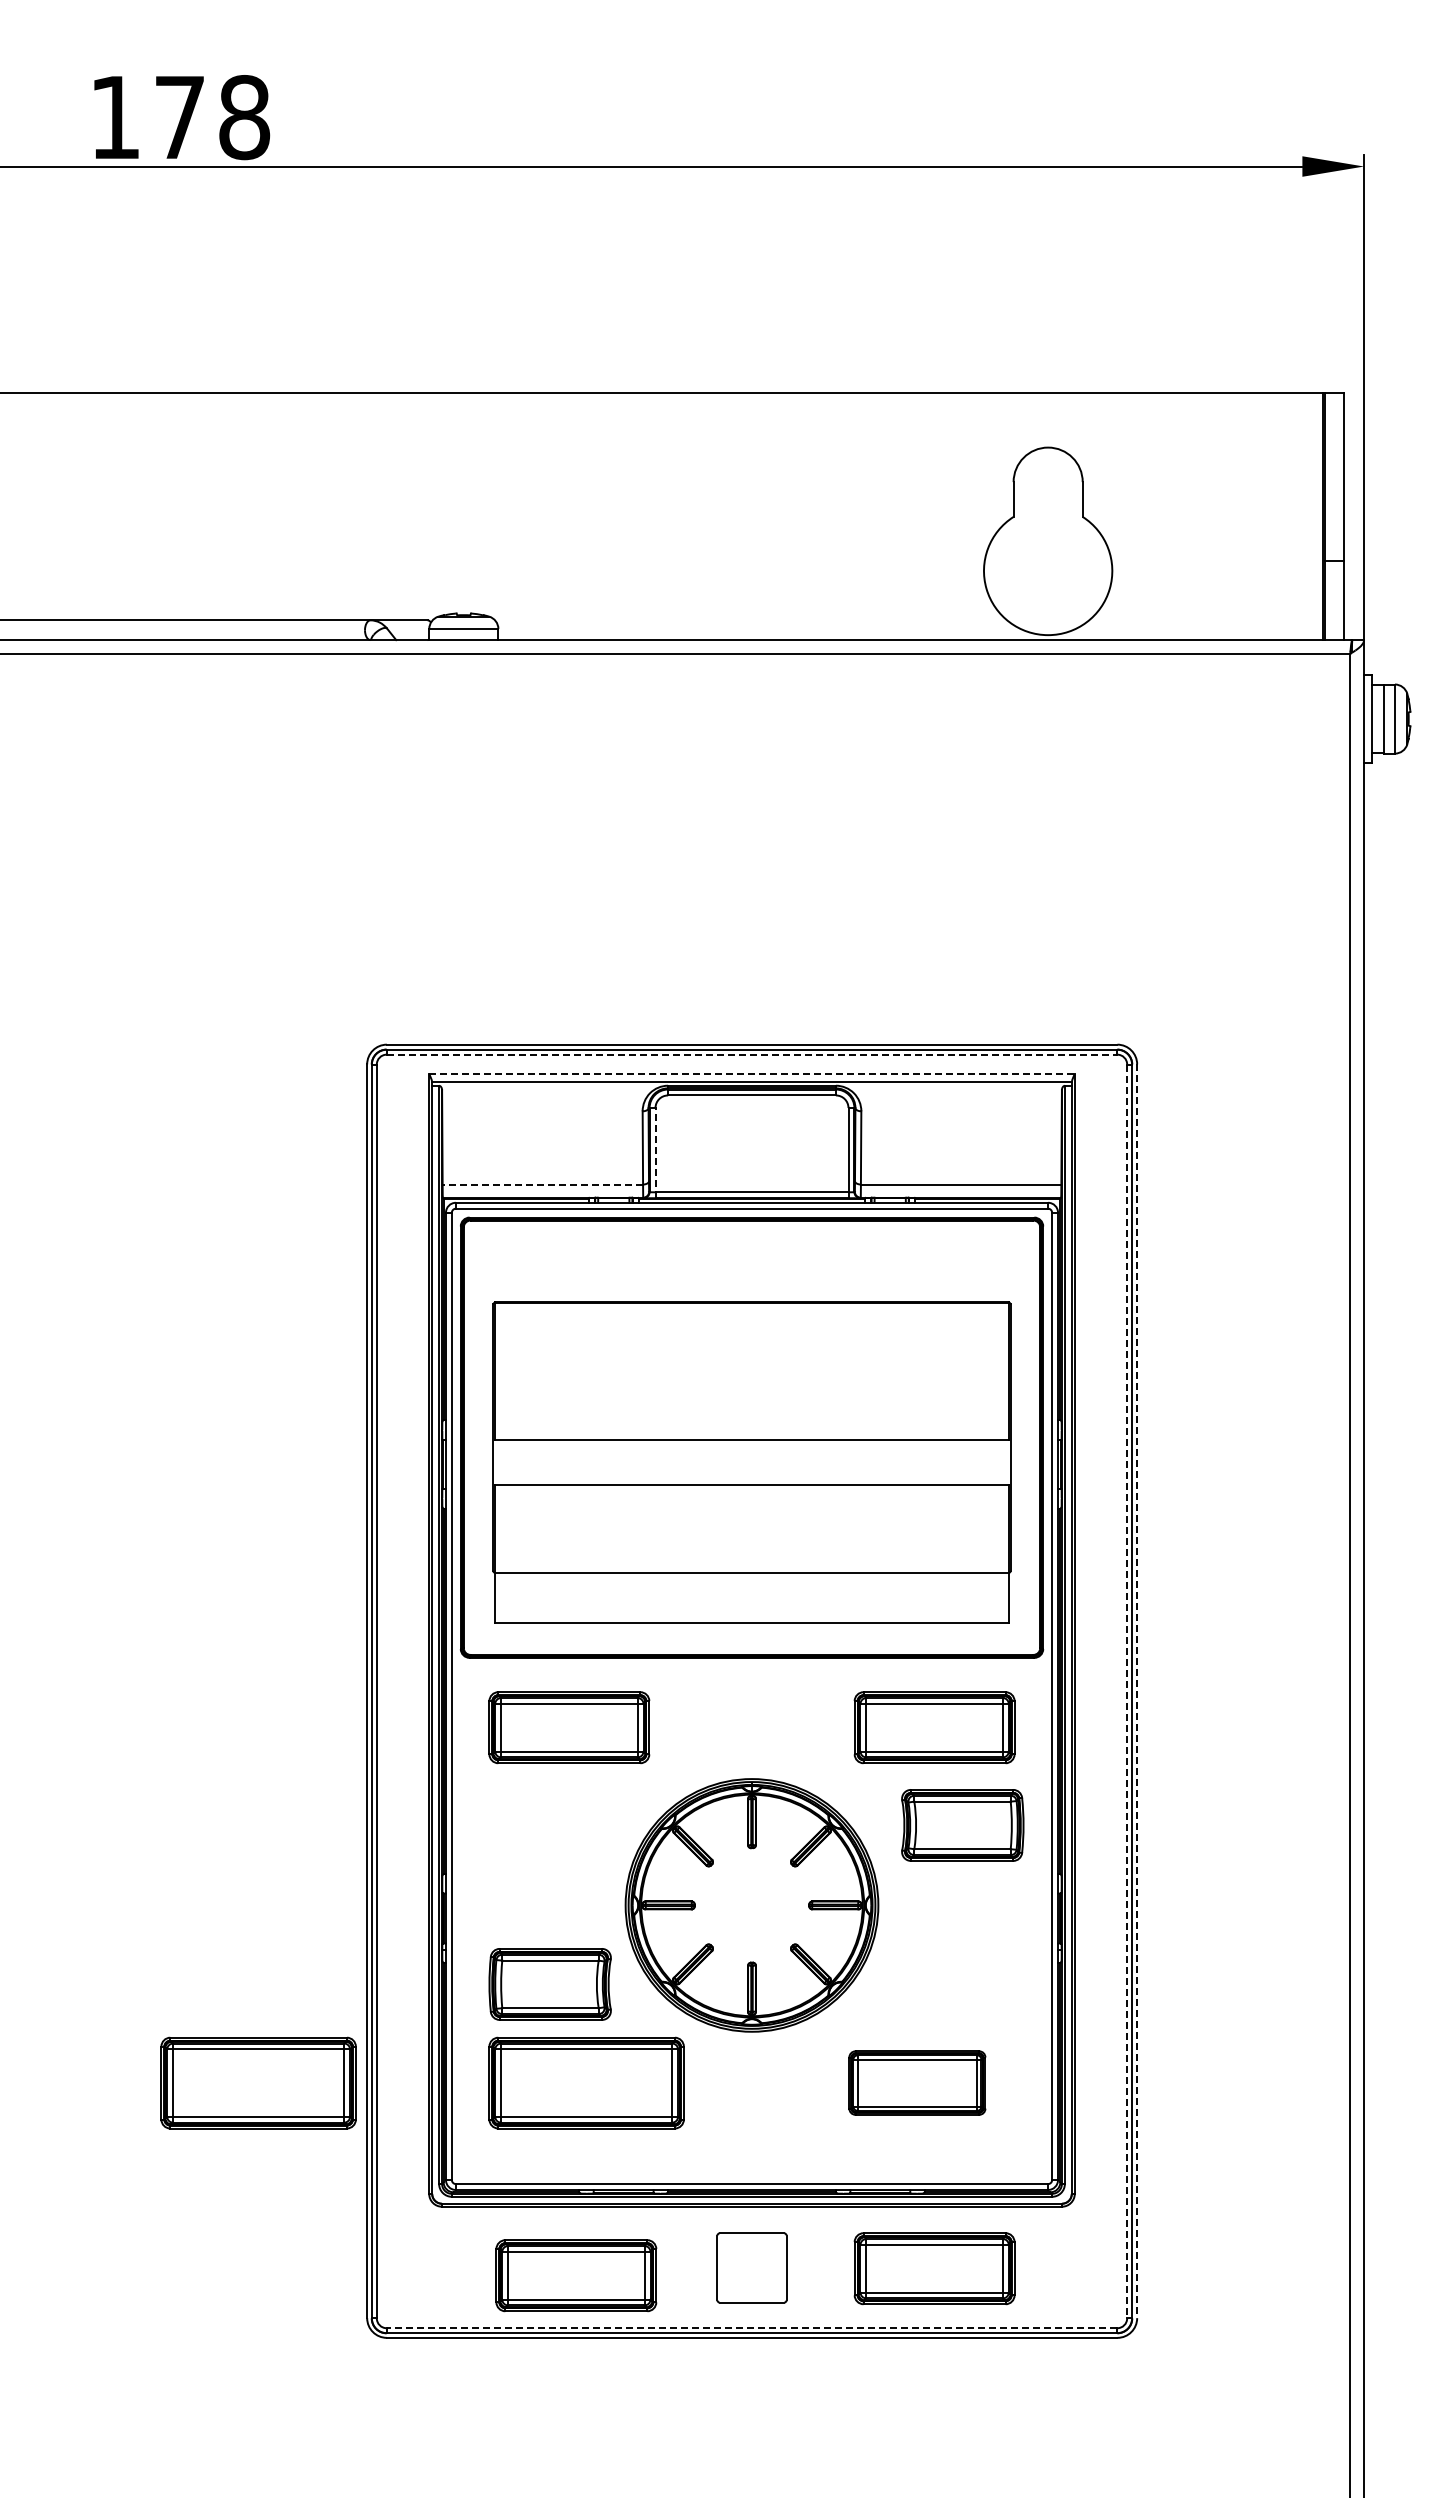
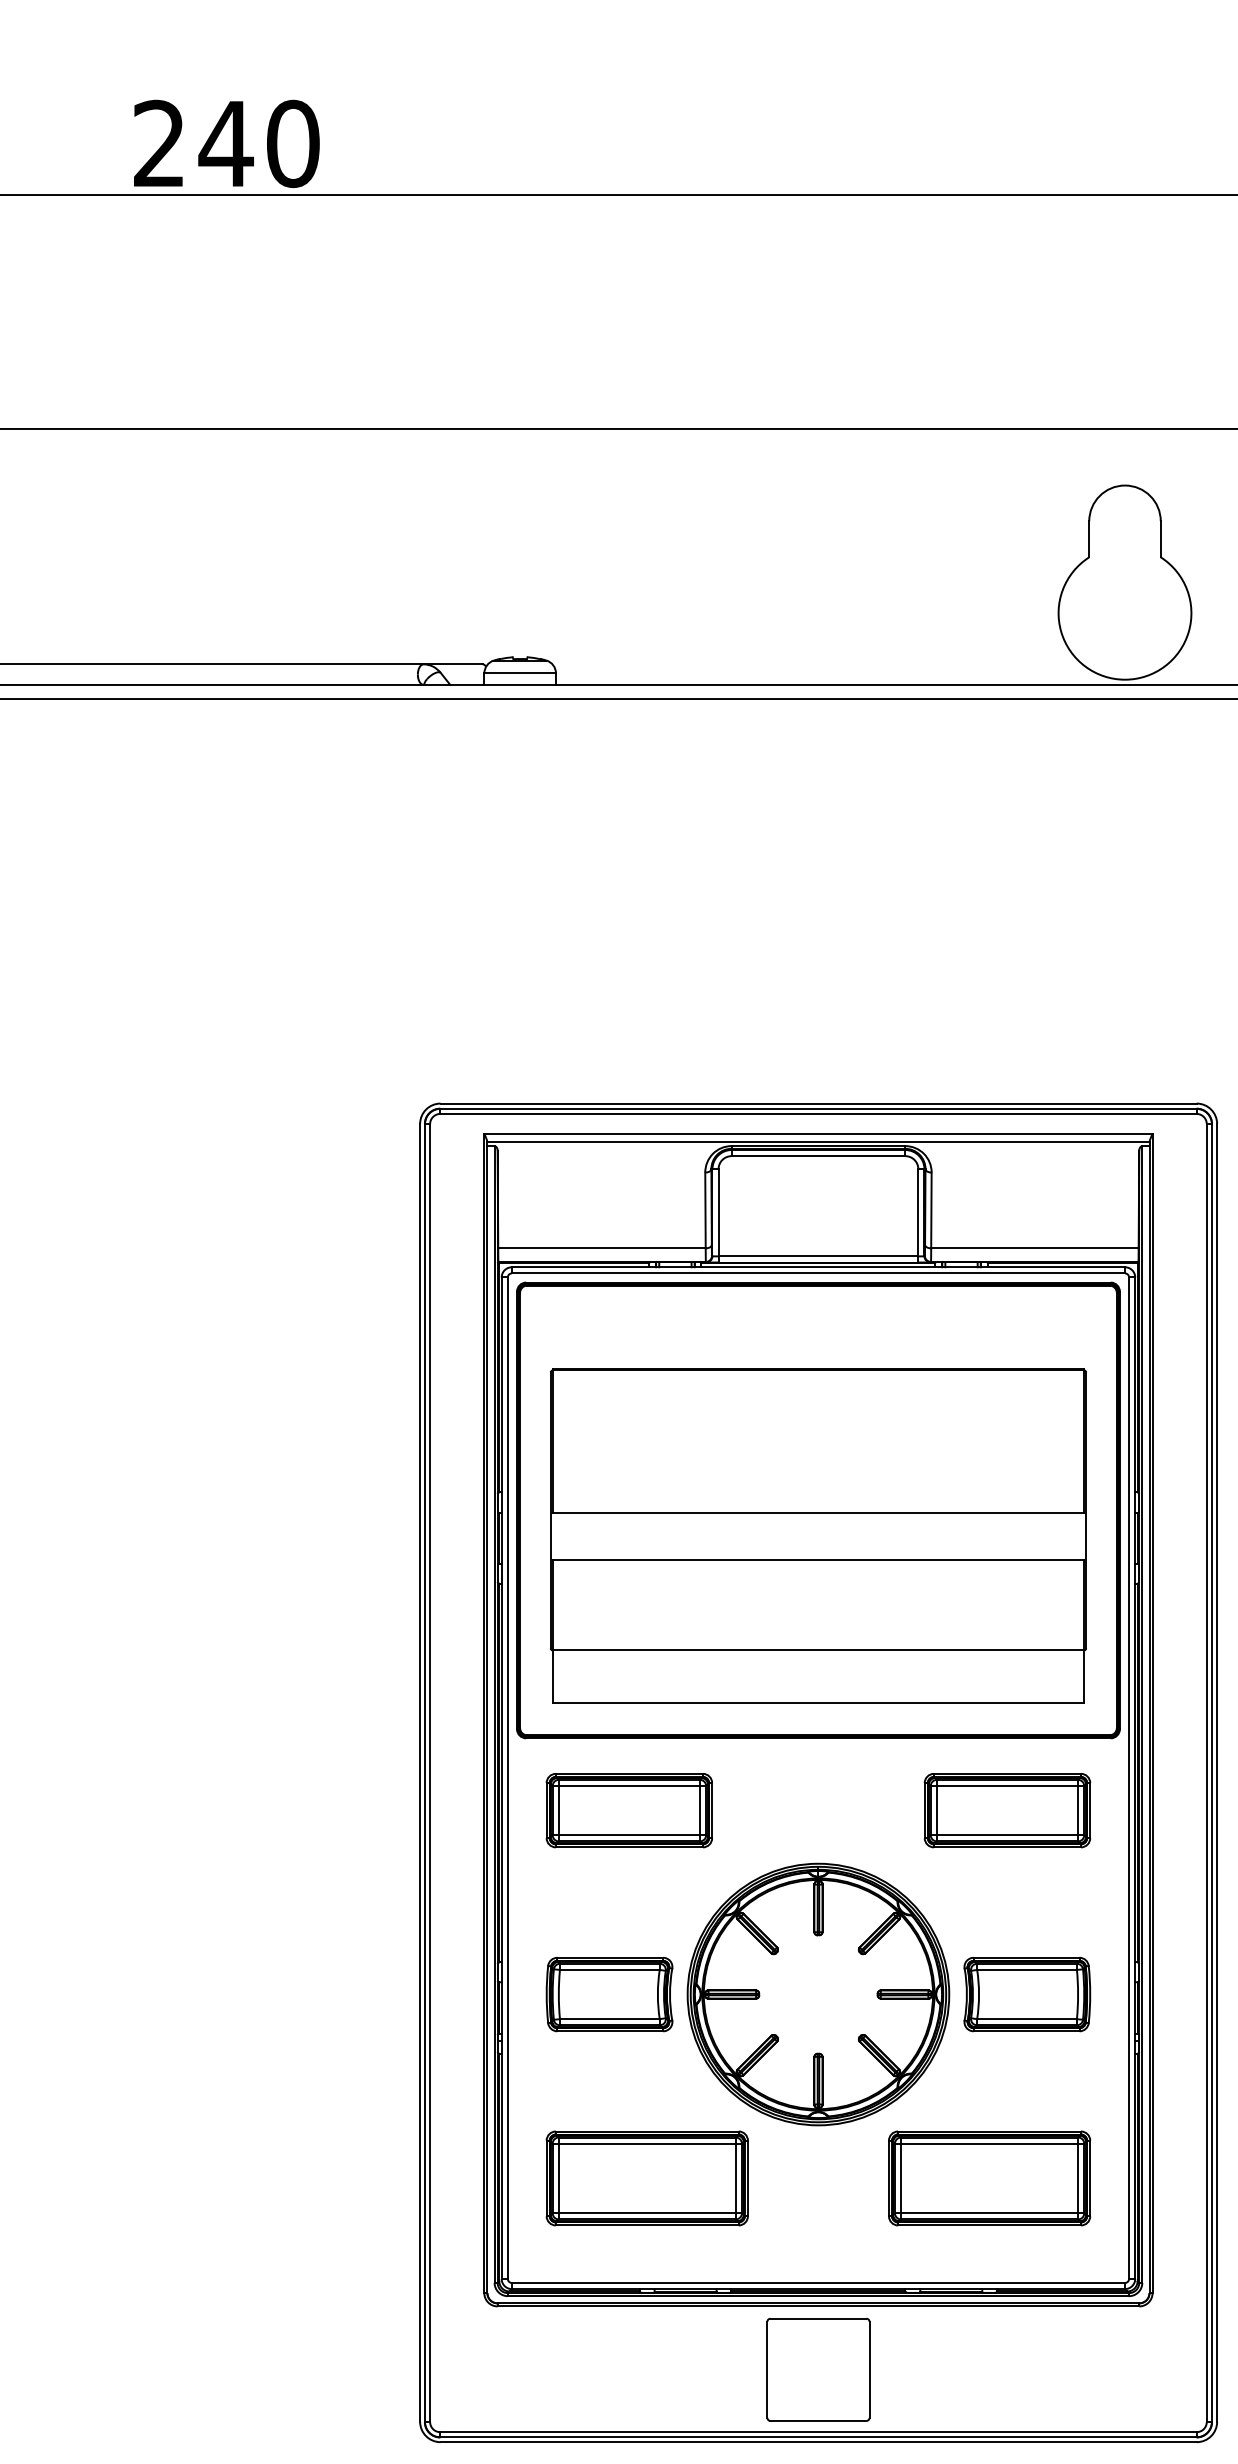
text: (180, 117) -> (226, 143), 178 -> 240
line: (752, 1054) -> (818, 1113), dashed -> solid
line: (752, 1073) -> (818, 1133), dashed -> solid
line: (655, 1152) -> (718, 1215), dashed -> solid
line: (542, 1184) -> (601, 1248), dashed -> solid
line: (1127, 1691) -> (1207, 1773), dashed -> solid
line: (1137, 1691) -> (1217, 1773), dashed -> solid
part: (962, 1825) -> (1027, 1994), moved
part: (549, 1984) -> (608, 1994), moved
part: (258, 2082) -> (307, 2177), removed
part: (917, 2082) -> (989, 2177), size x1.43
part: (751, 2267) -> (817, 2369), size x1.43
part: (934, 2268) -> (1007, 2370), removed
part: (576, 2275) -> (636, 2377), removed
line: (751, 2328) -> (817, 2432), dashed -> solid

